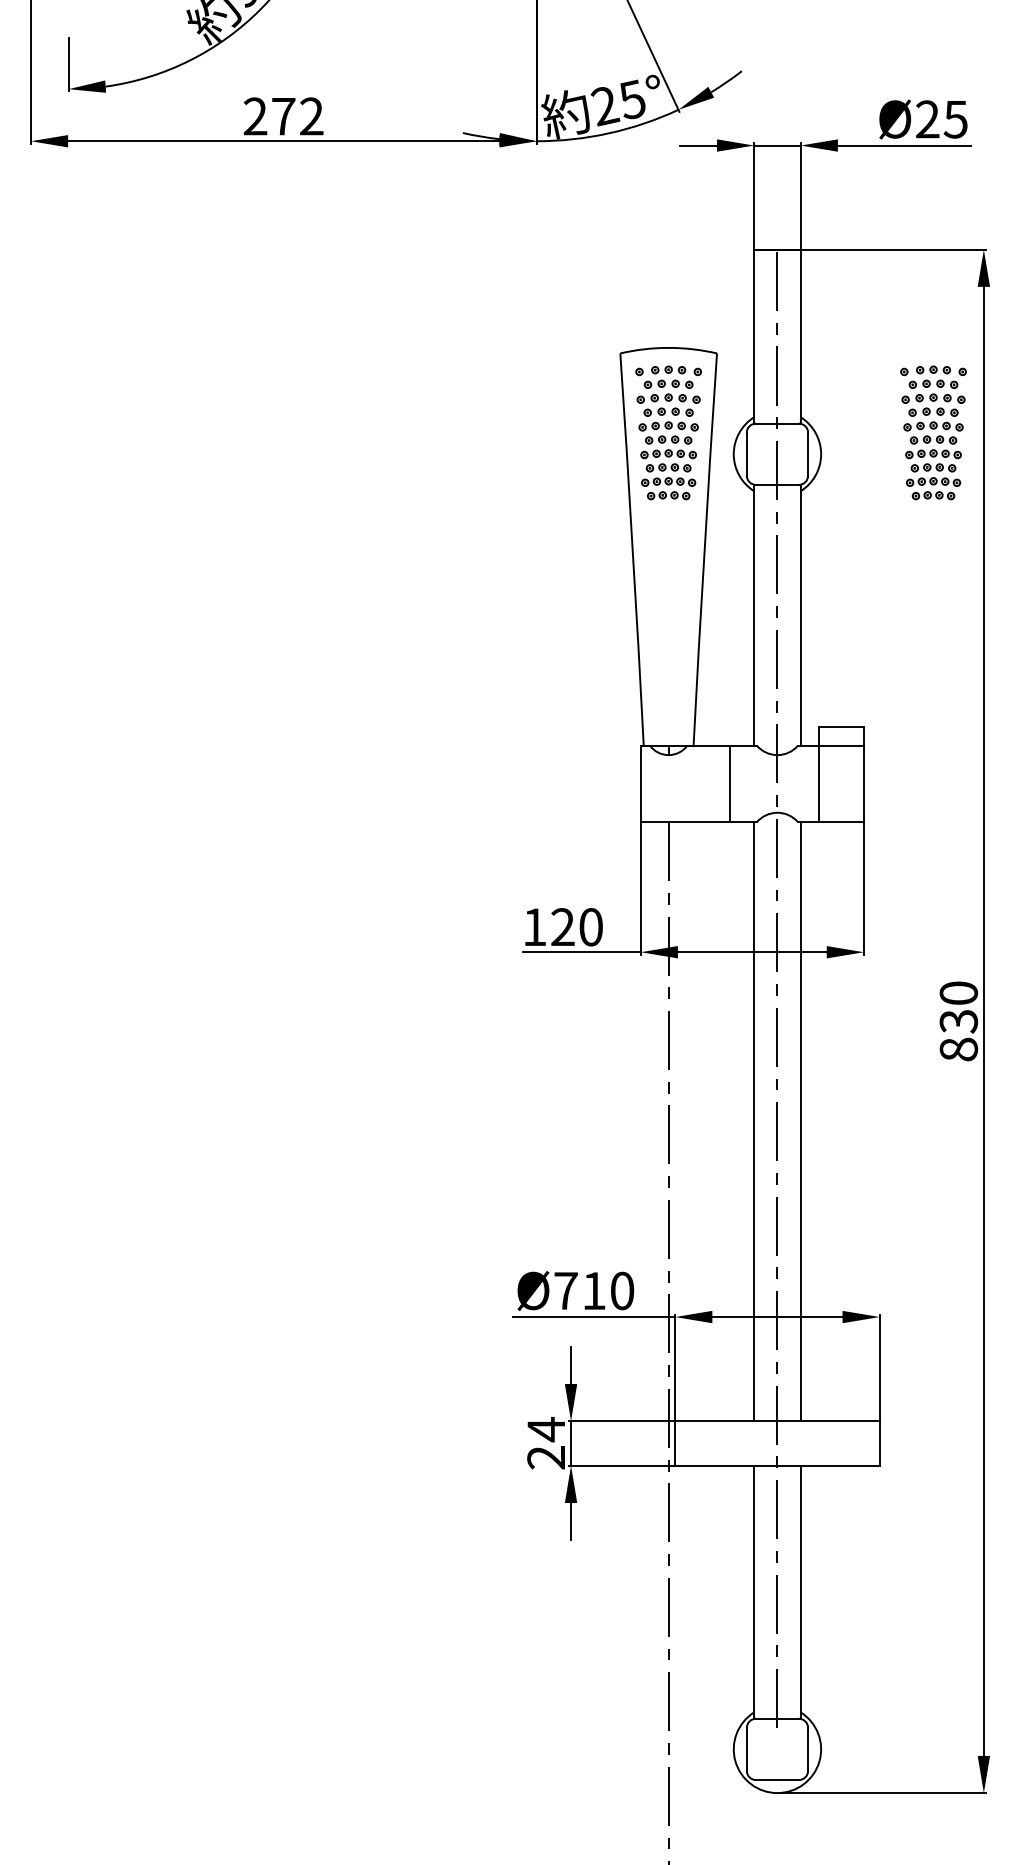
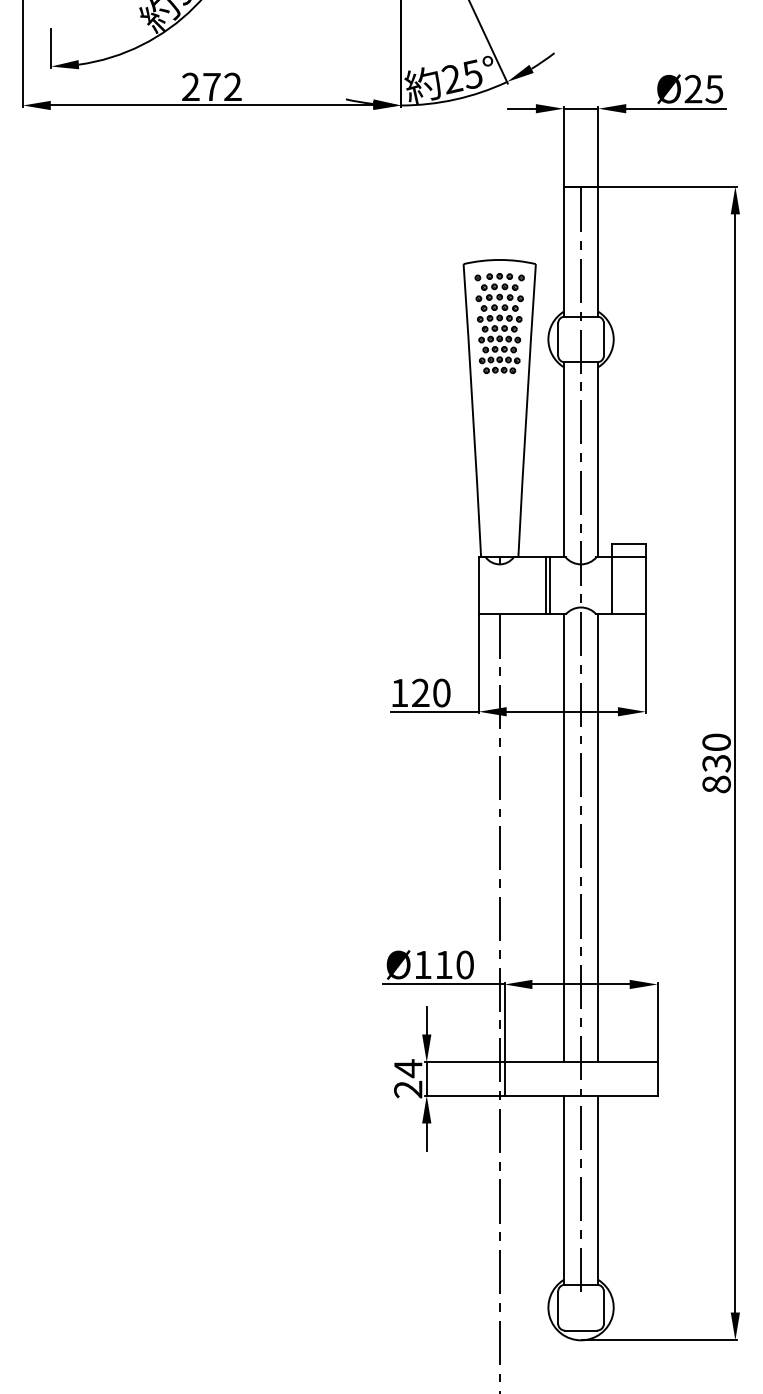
part: (933, 432) -> (697, 323), removed
line: (735, 783) -> (549, 585), added
text: (565, 1290) -> (422, 964), Ø710 -> Ø110

